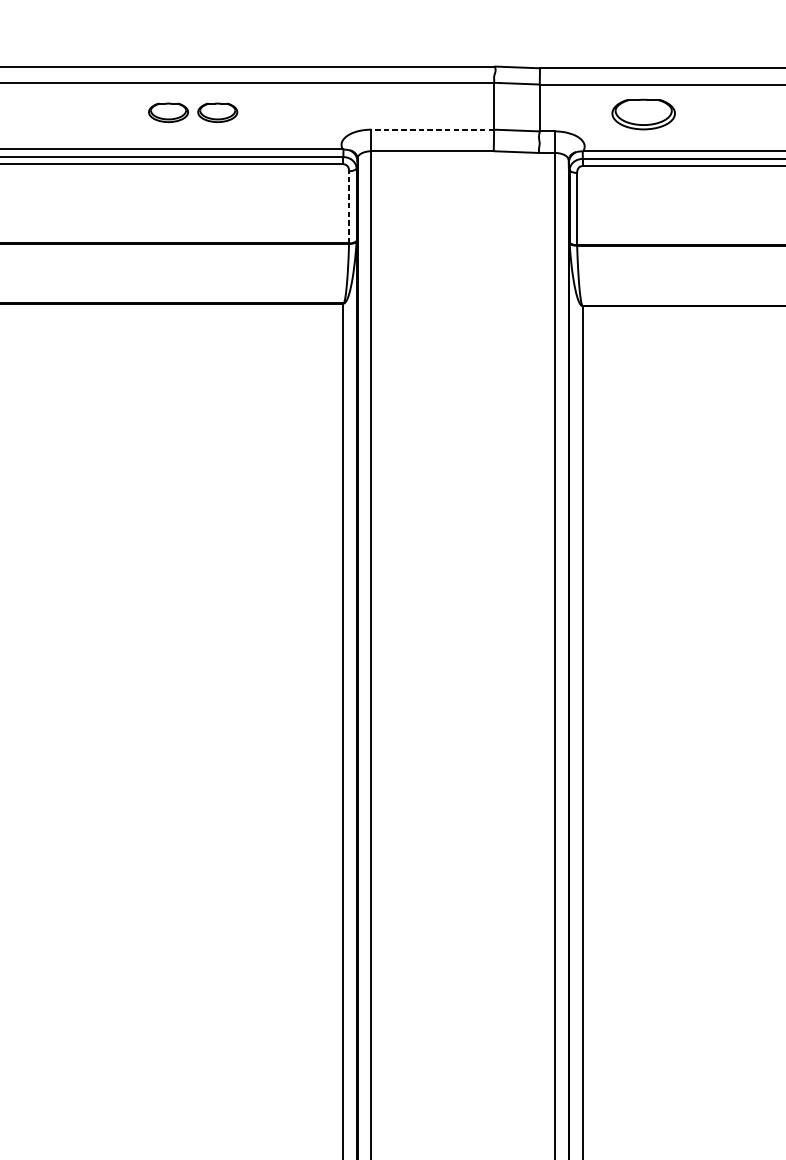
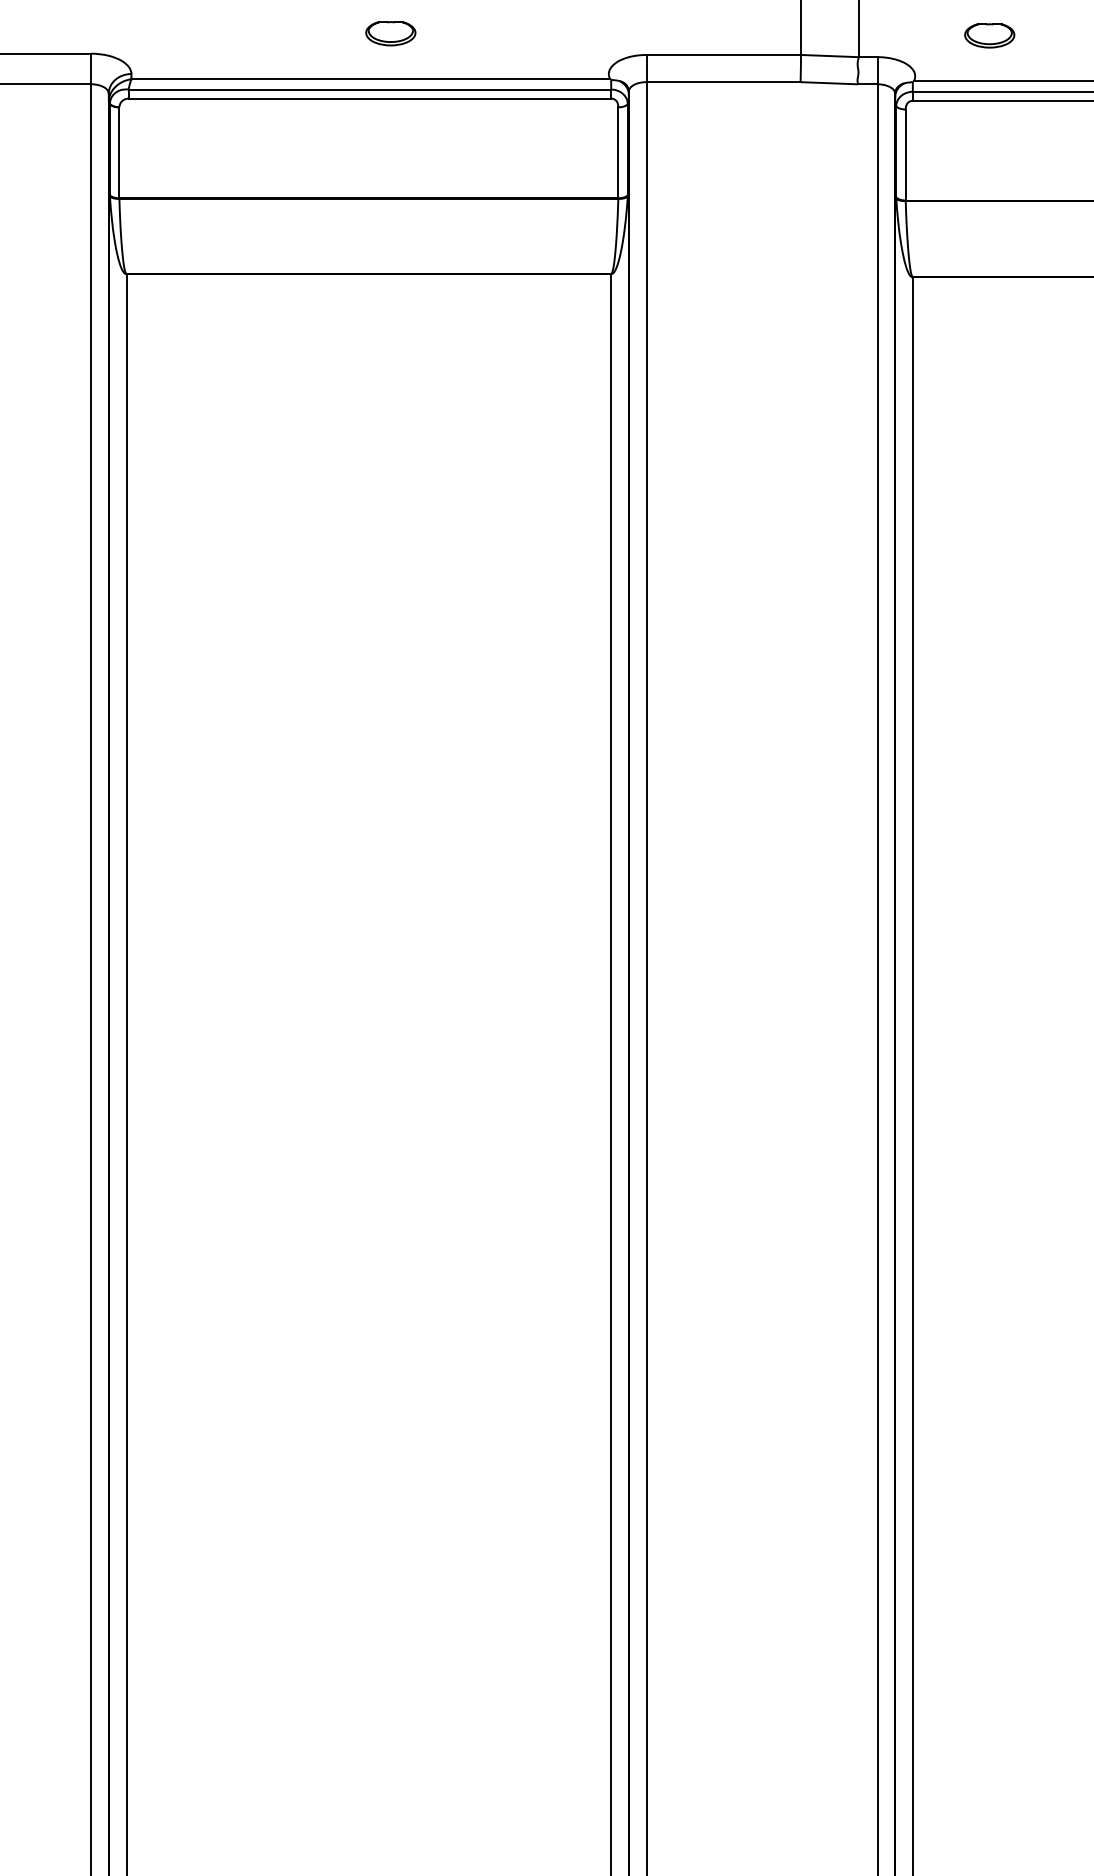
part: (217, 112) -> (452, 33), removed
part: (643, 114) -> (989, 35), size x0.62
line: (432, 129) -> (723, 54), dashed -> solid
line: (349, 207) -> (618, 152), dashed -> solid

